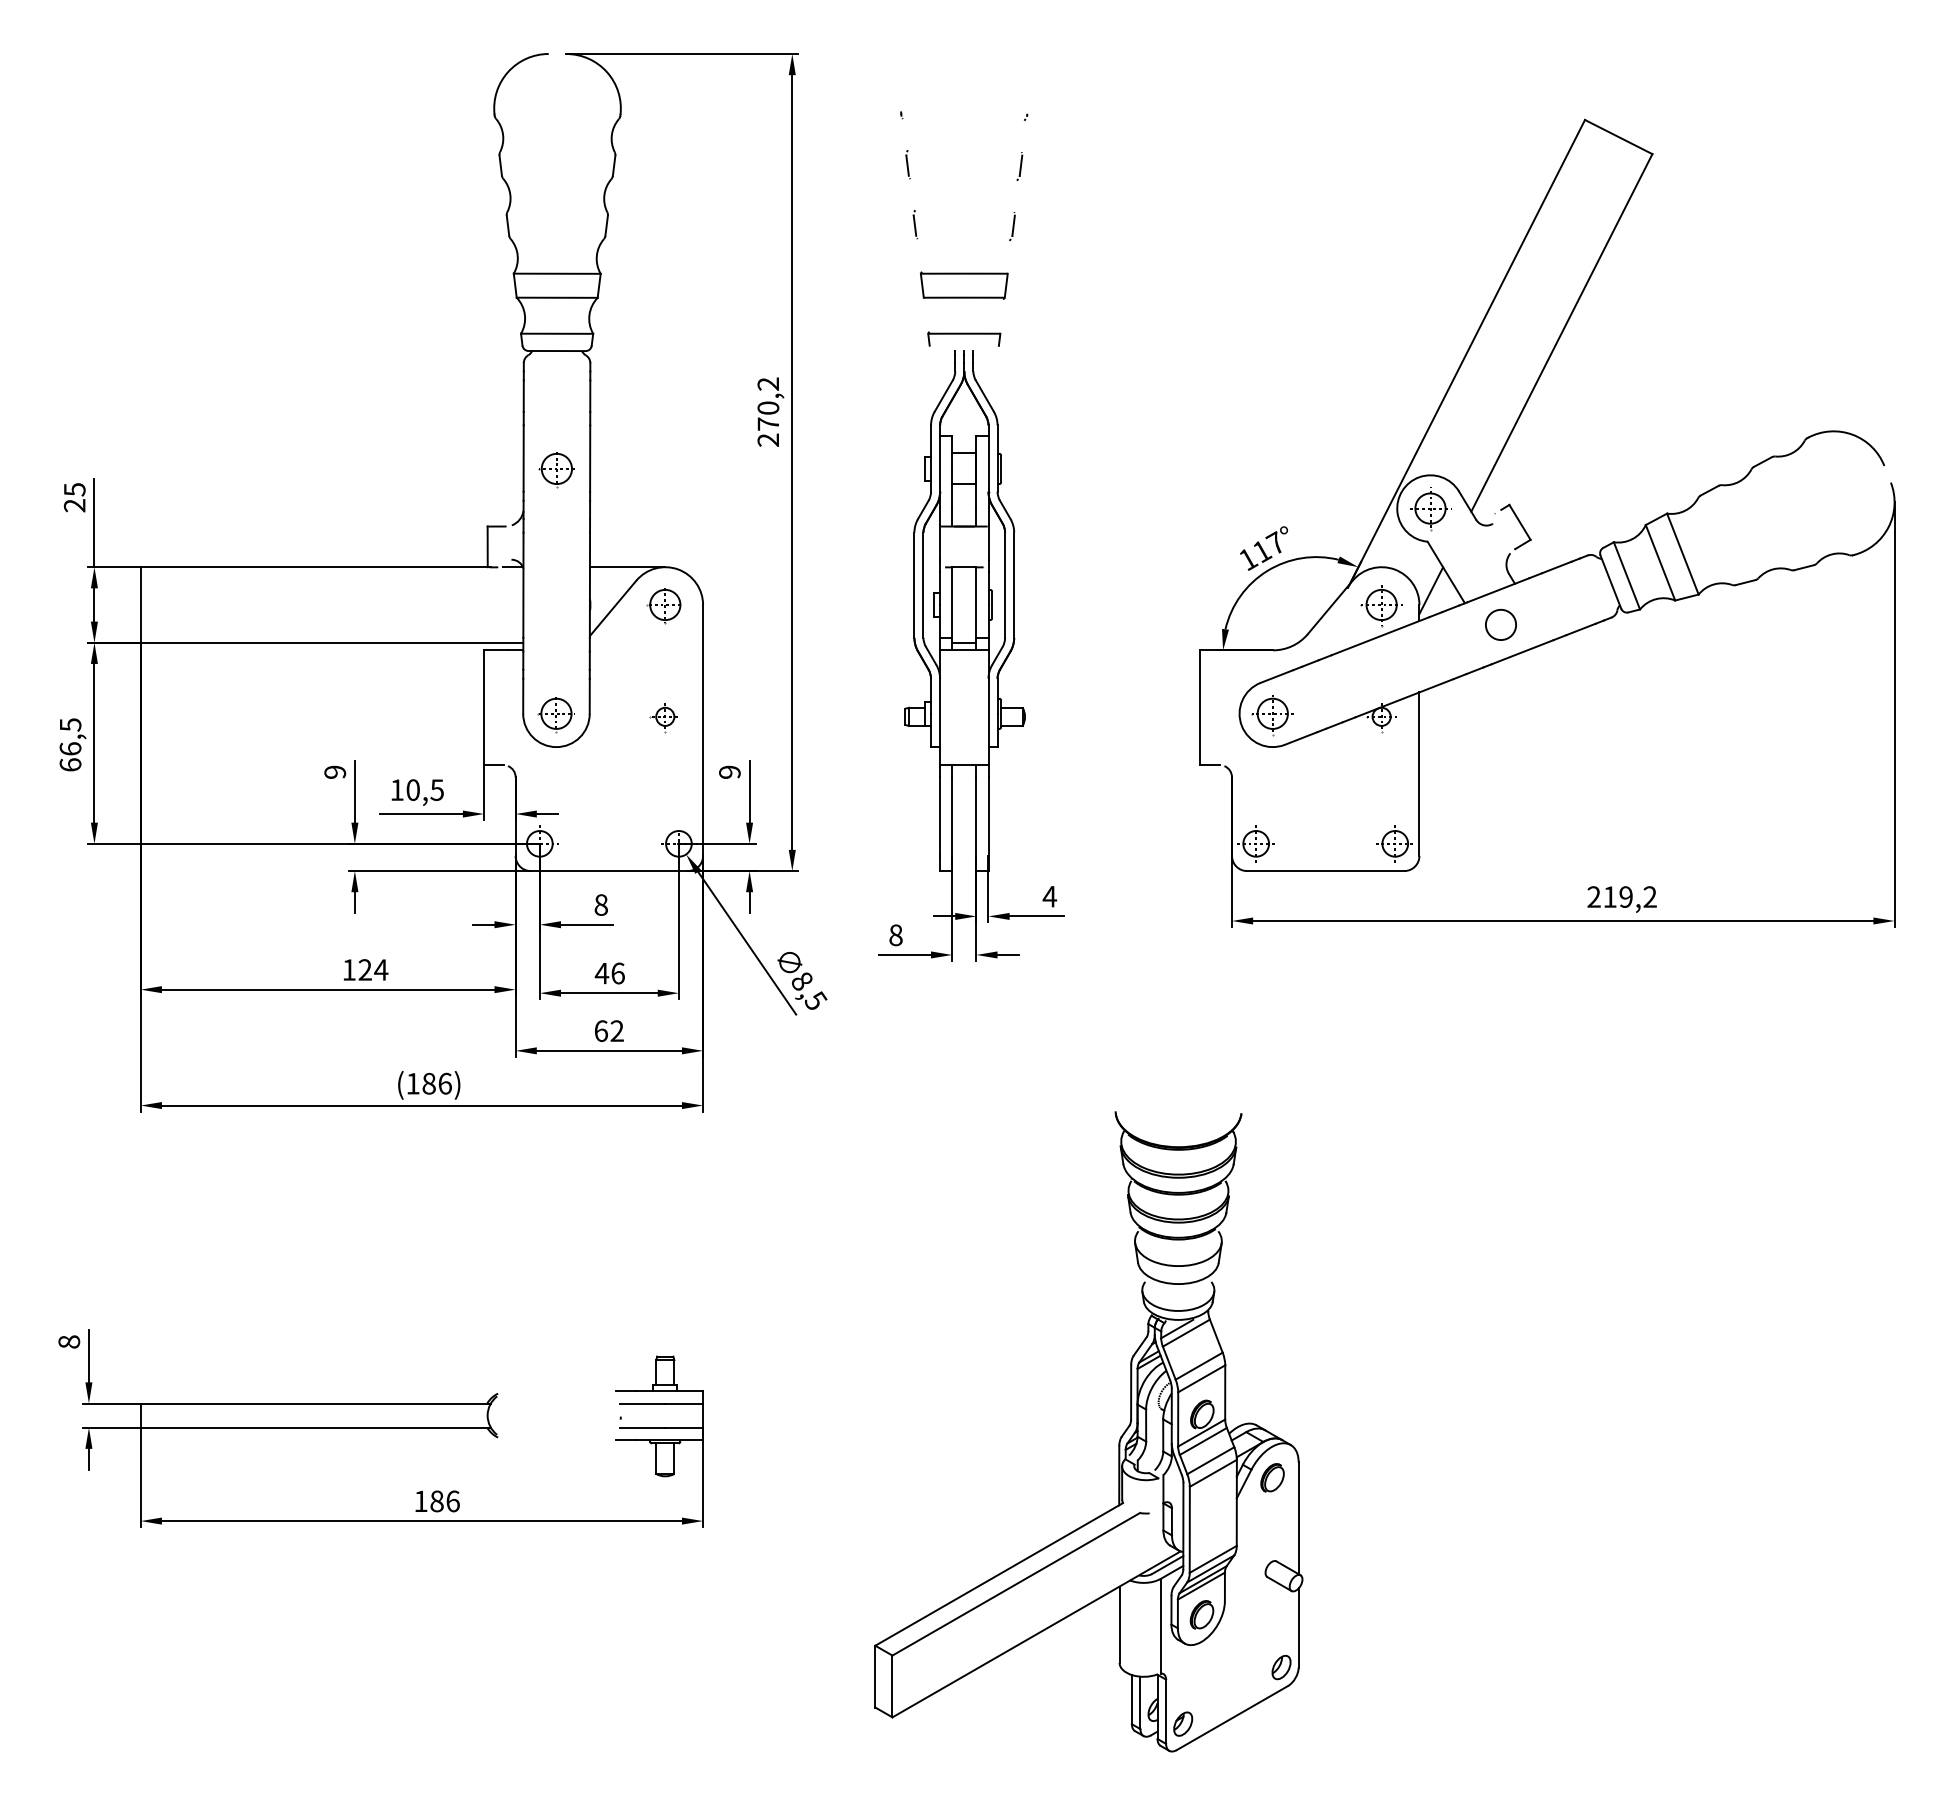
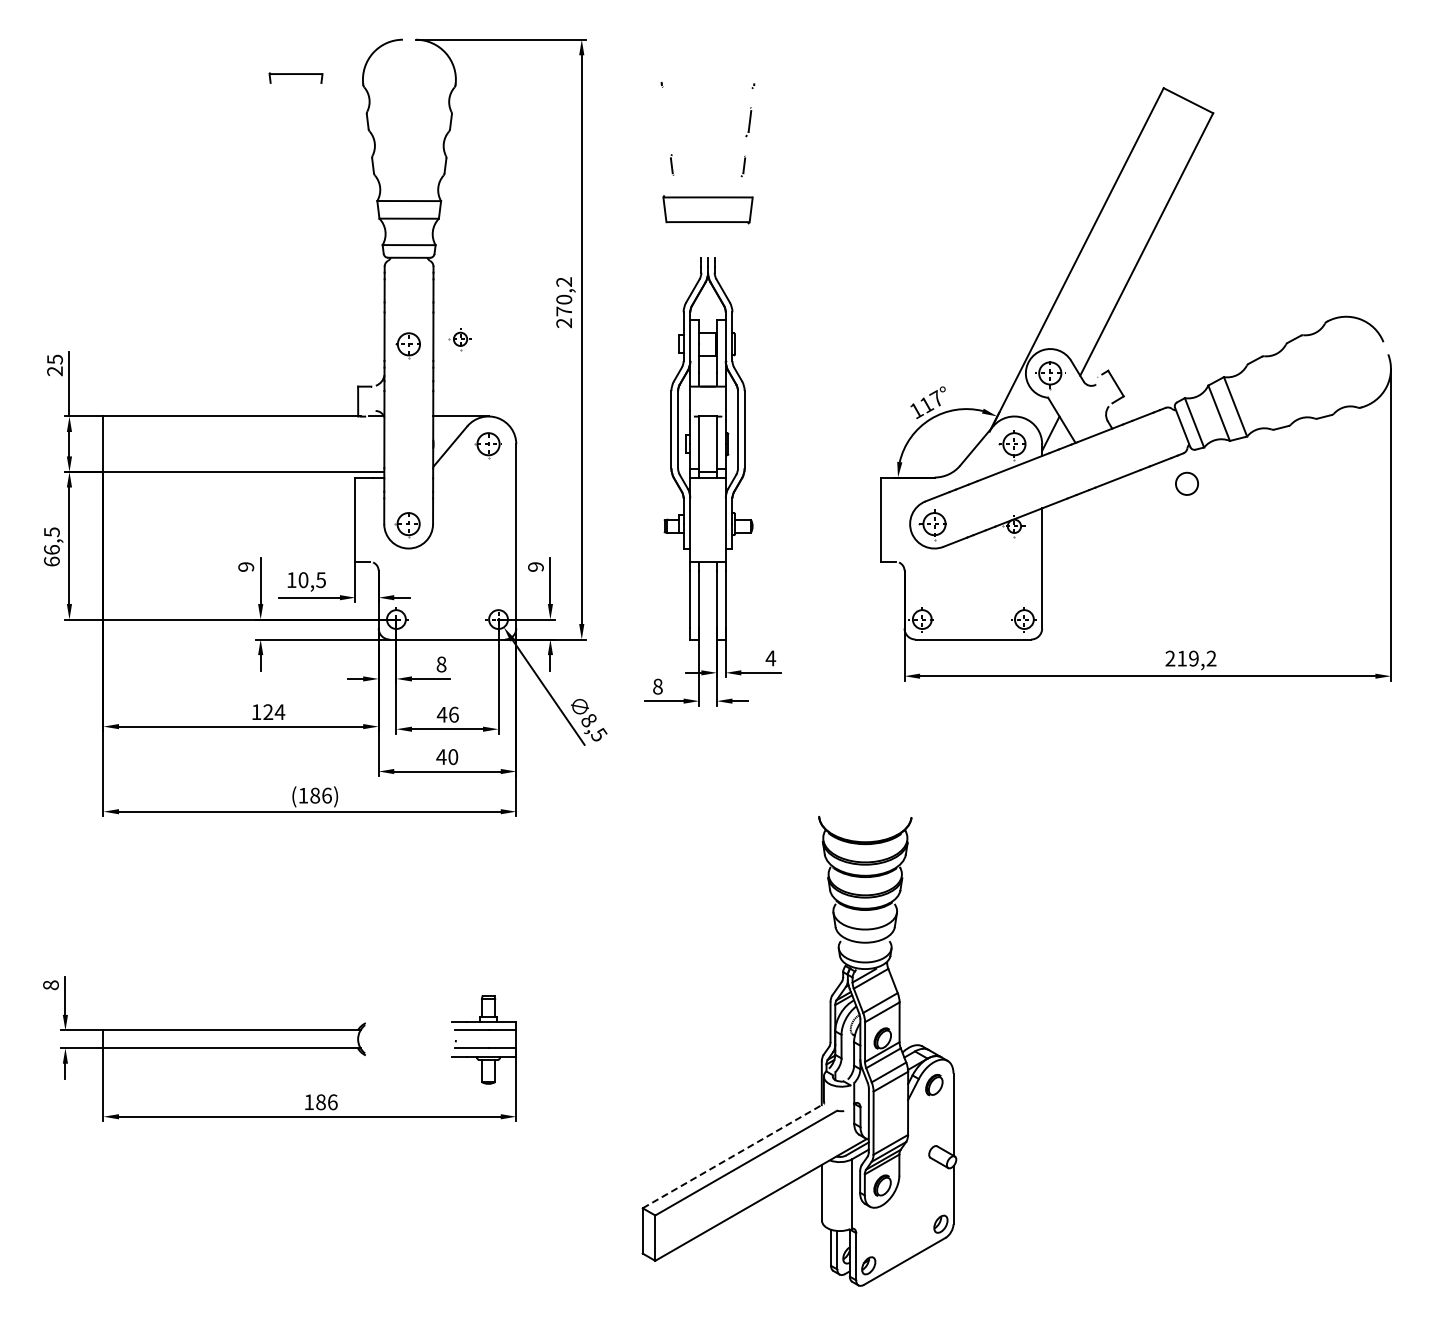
part: (907, 164) -> (666, 120), removed
part: (1019, 166) -> (748, 122), size x1.4
part: (963, 285) -> (707, 209), size x1.4
part: (963, 338) -> (295, 77), moved
circle: (1500, 624) -> (1186, 483), moved
part: (663, 717) -> (459, 339), moved
text: (609, 1031) -> (447, 757), 62 -> 40
line: (998, 1573) -> (733, 1155), solid -> dashed

